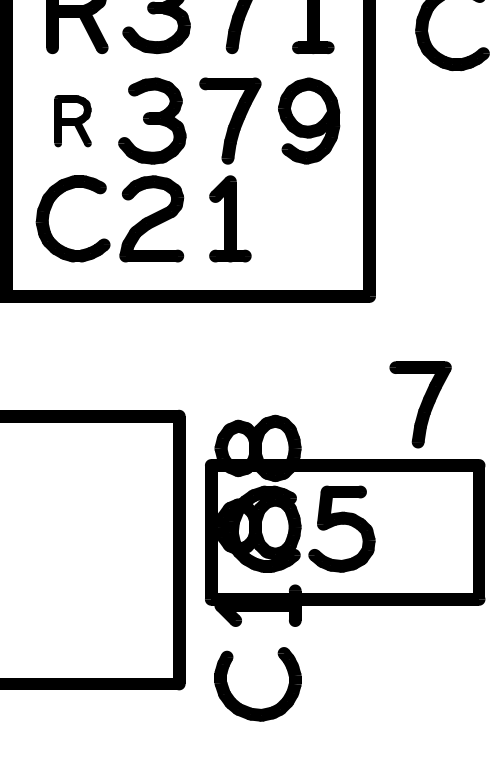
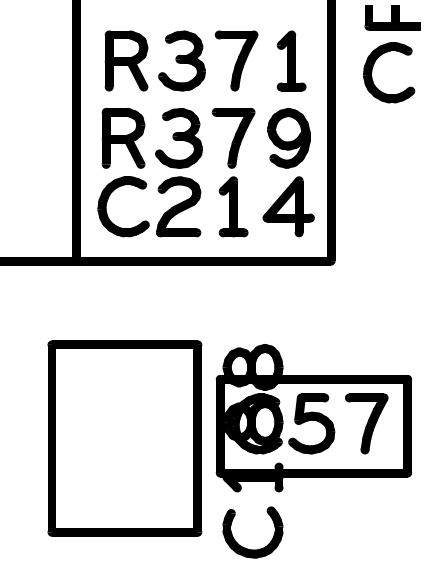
part: (73, 121) -> (123, 138), size x1.67
part: (308, 218) -> (288, 206), added
part: (420, 404) -> (366, 423), moved

